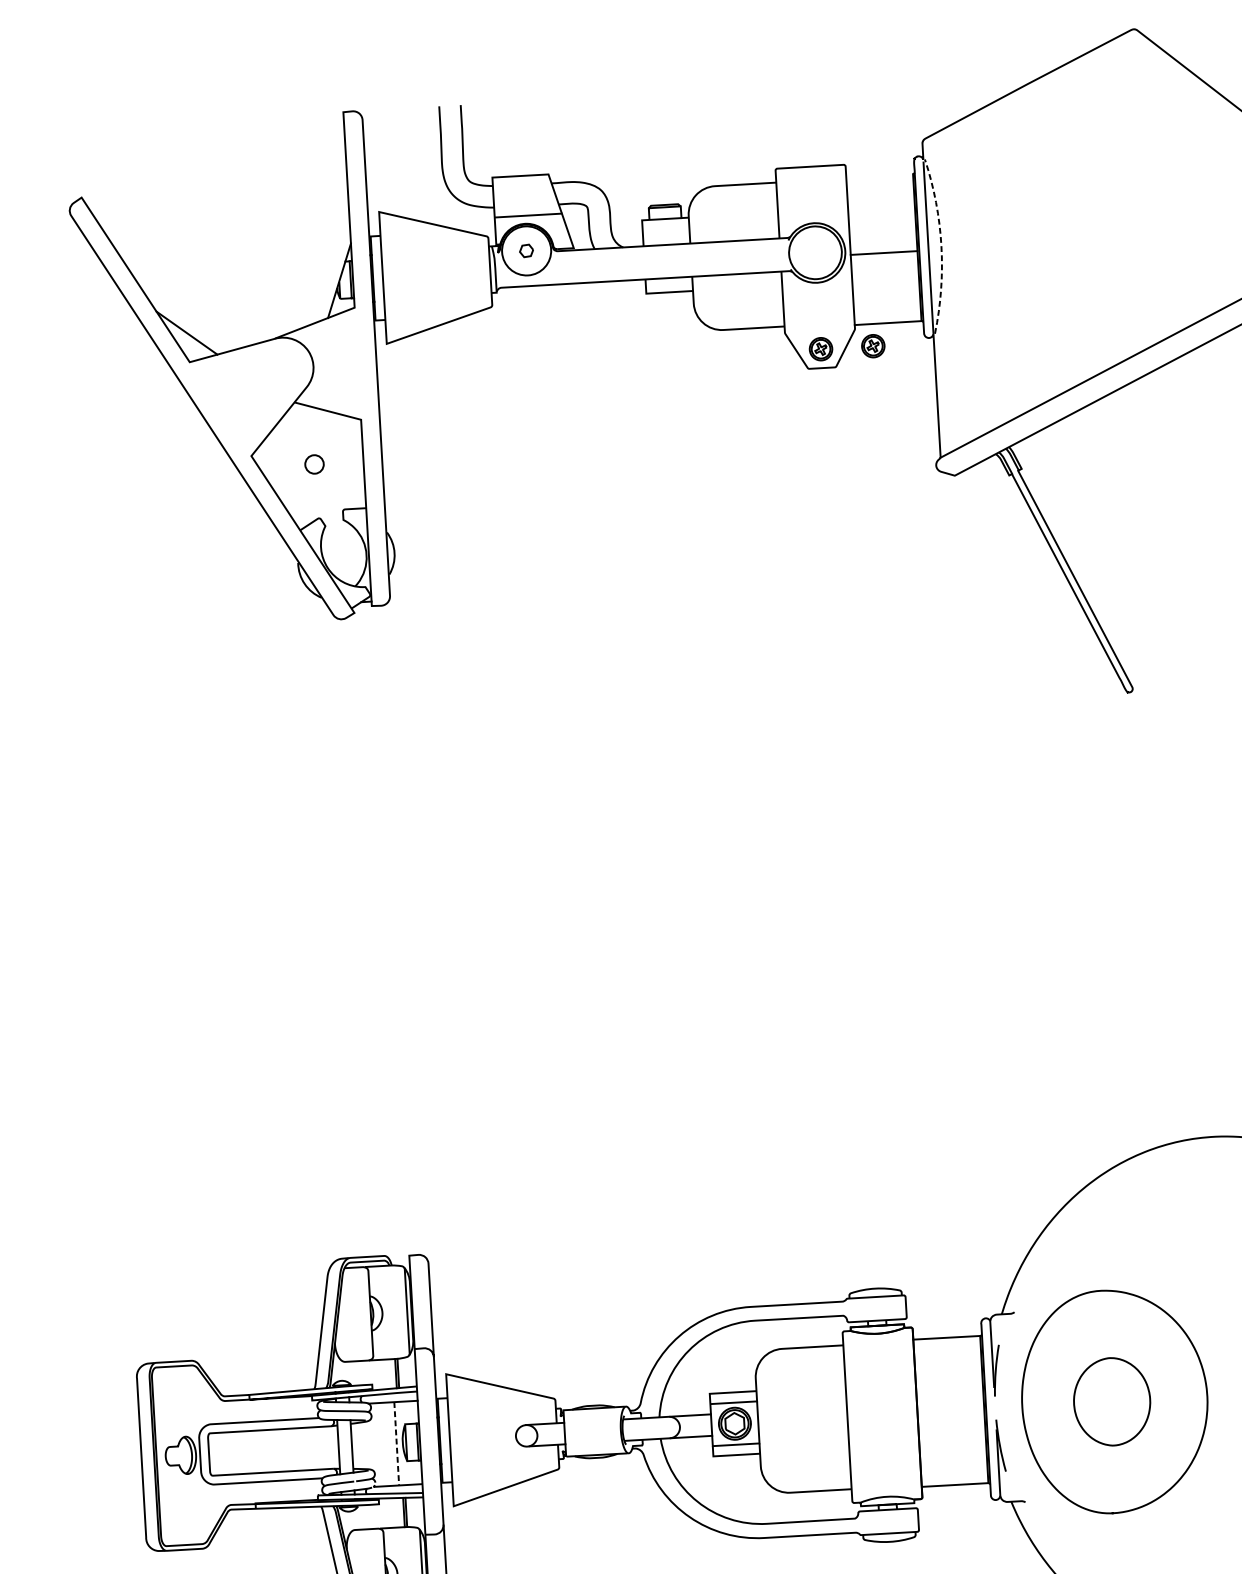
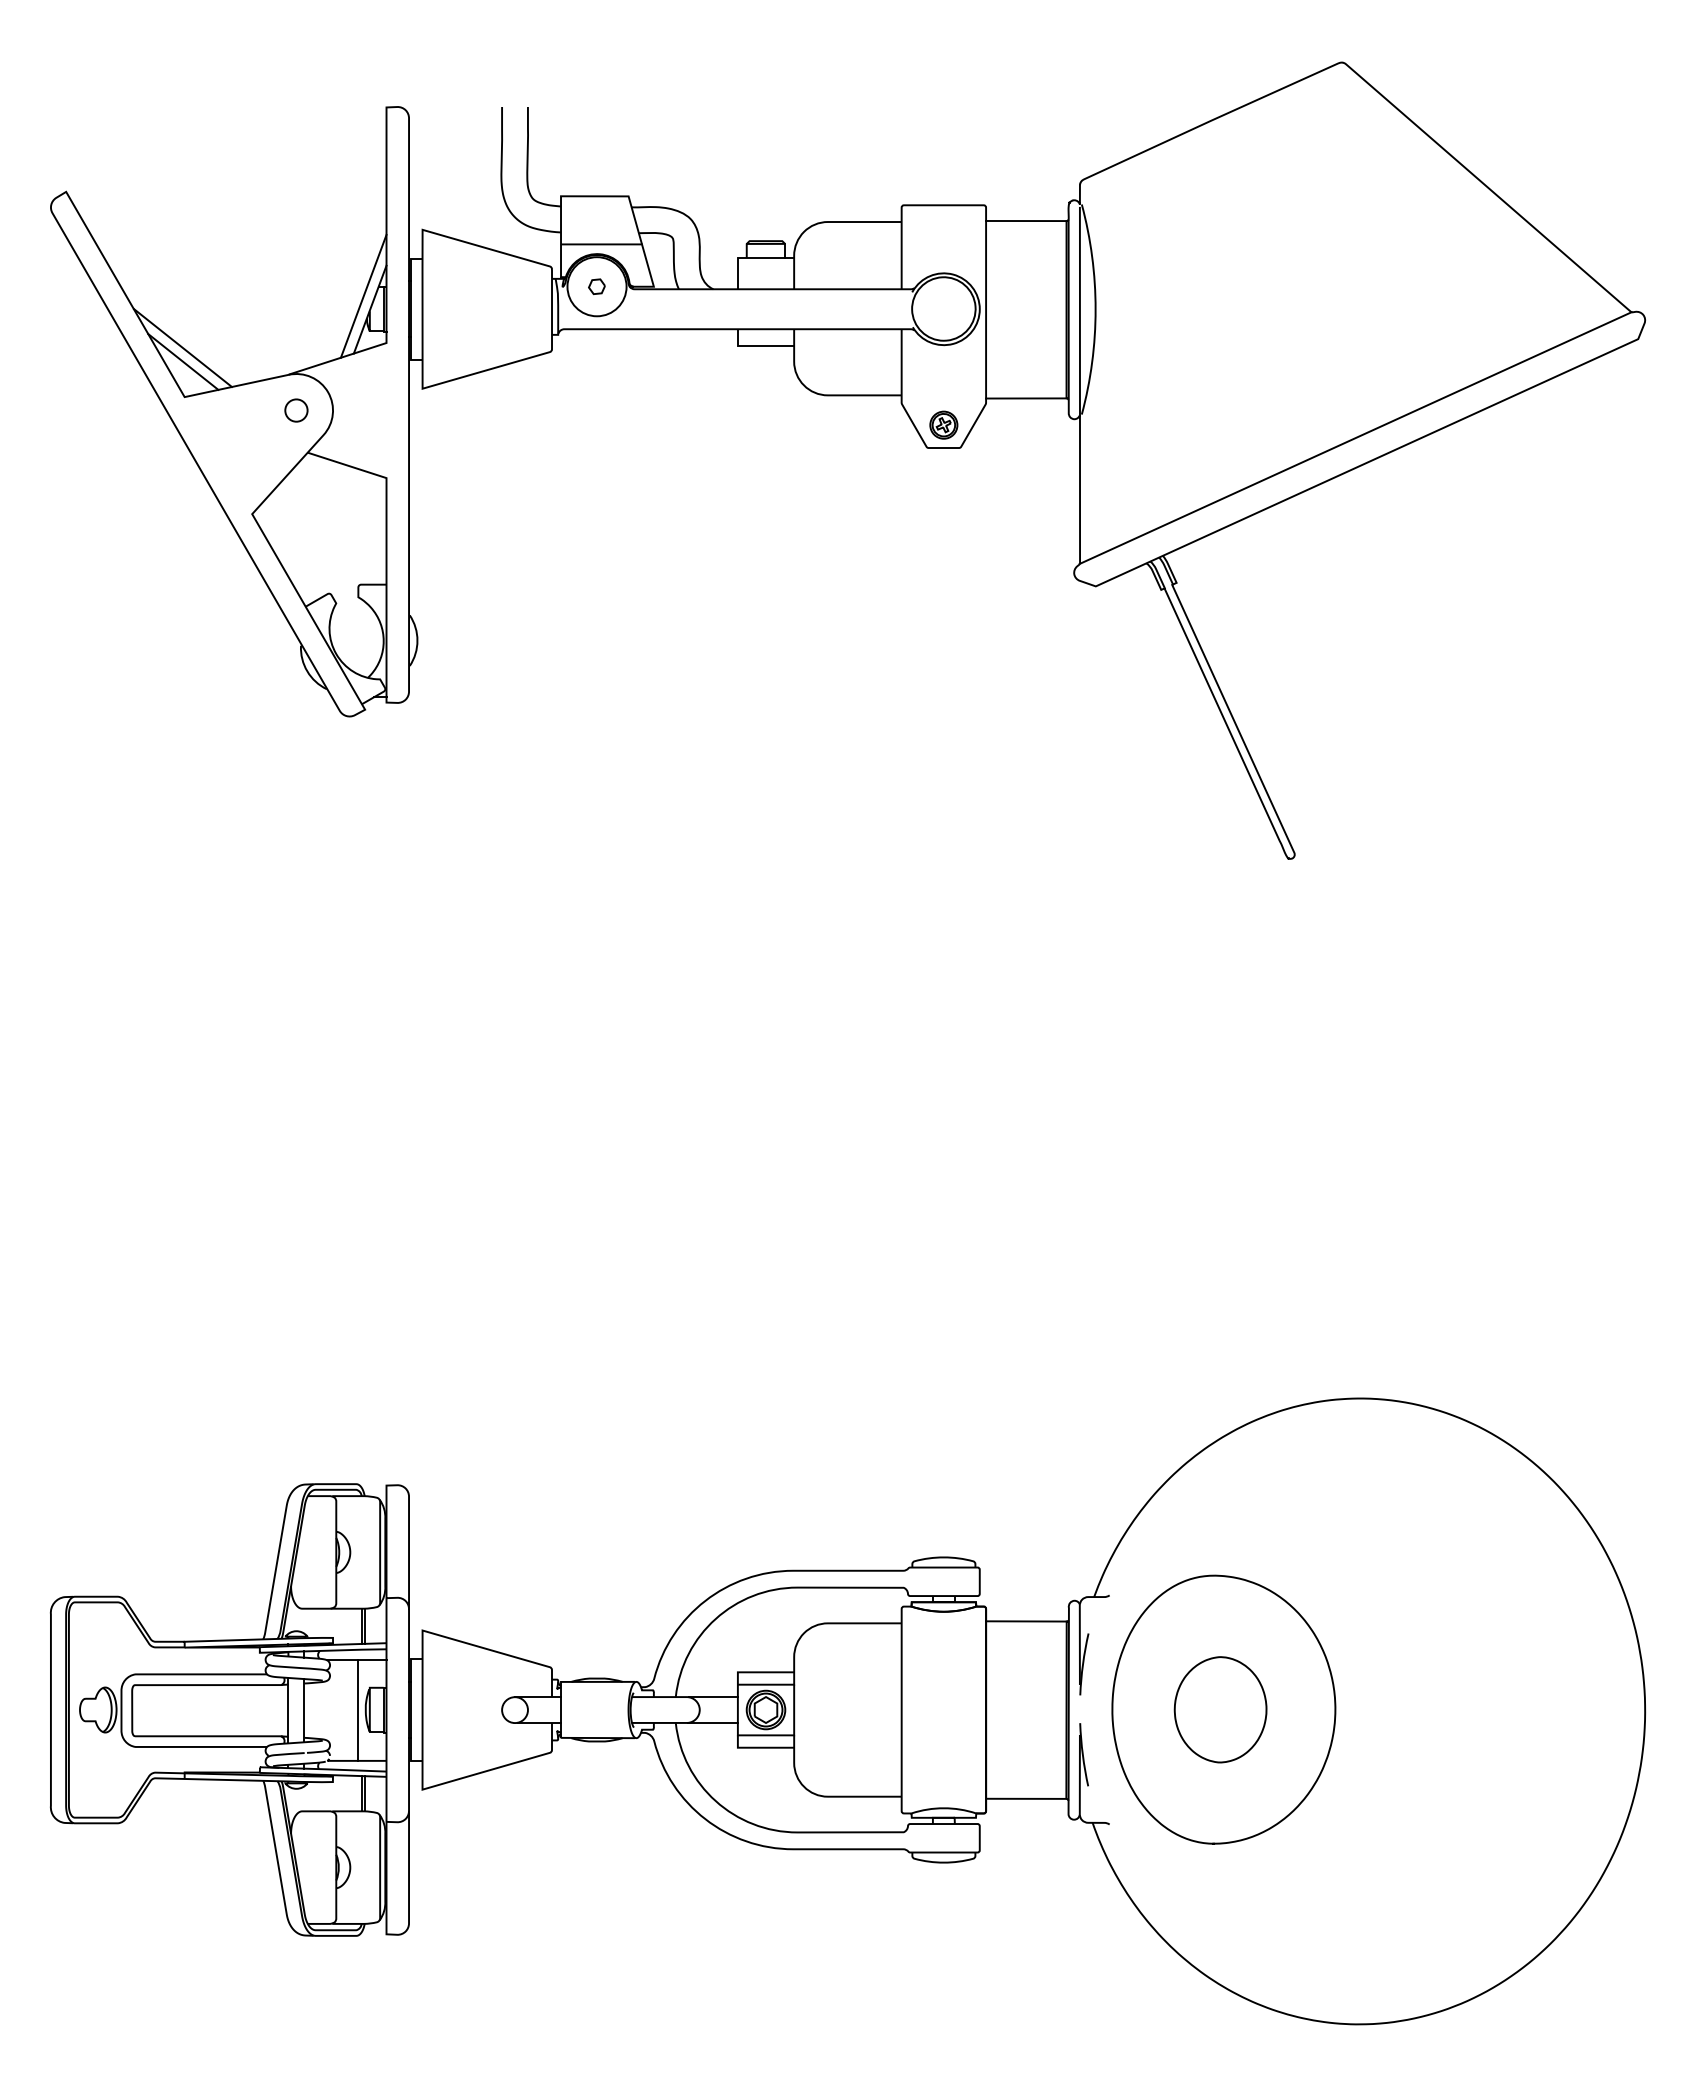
arc: (941, 245) -> (1095, 309), dashed -> solid
line: (884, 253) -> (1026, 221), moved
line: (333, 269) -> (363, 295), added
line: (185, 321) -> (182, 347), added
part: (872, 345) -> (1006, 424), removed
circle: (314, 464) -> (296, 410), moved
line: (396, 1444) -> (358, 1711), dashed -> solid

